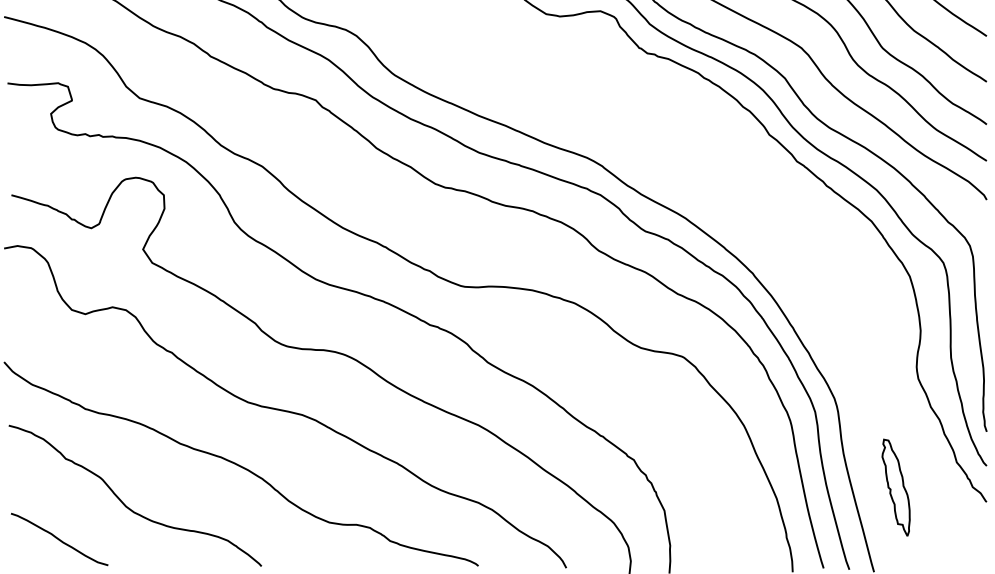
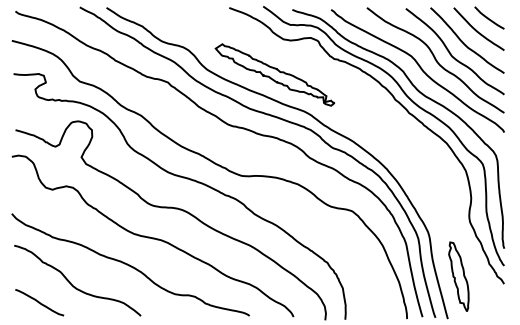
part: (528, 84) -> (274, 74), added
part: (895, 487) -> (458, 276), size x1.43

